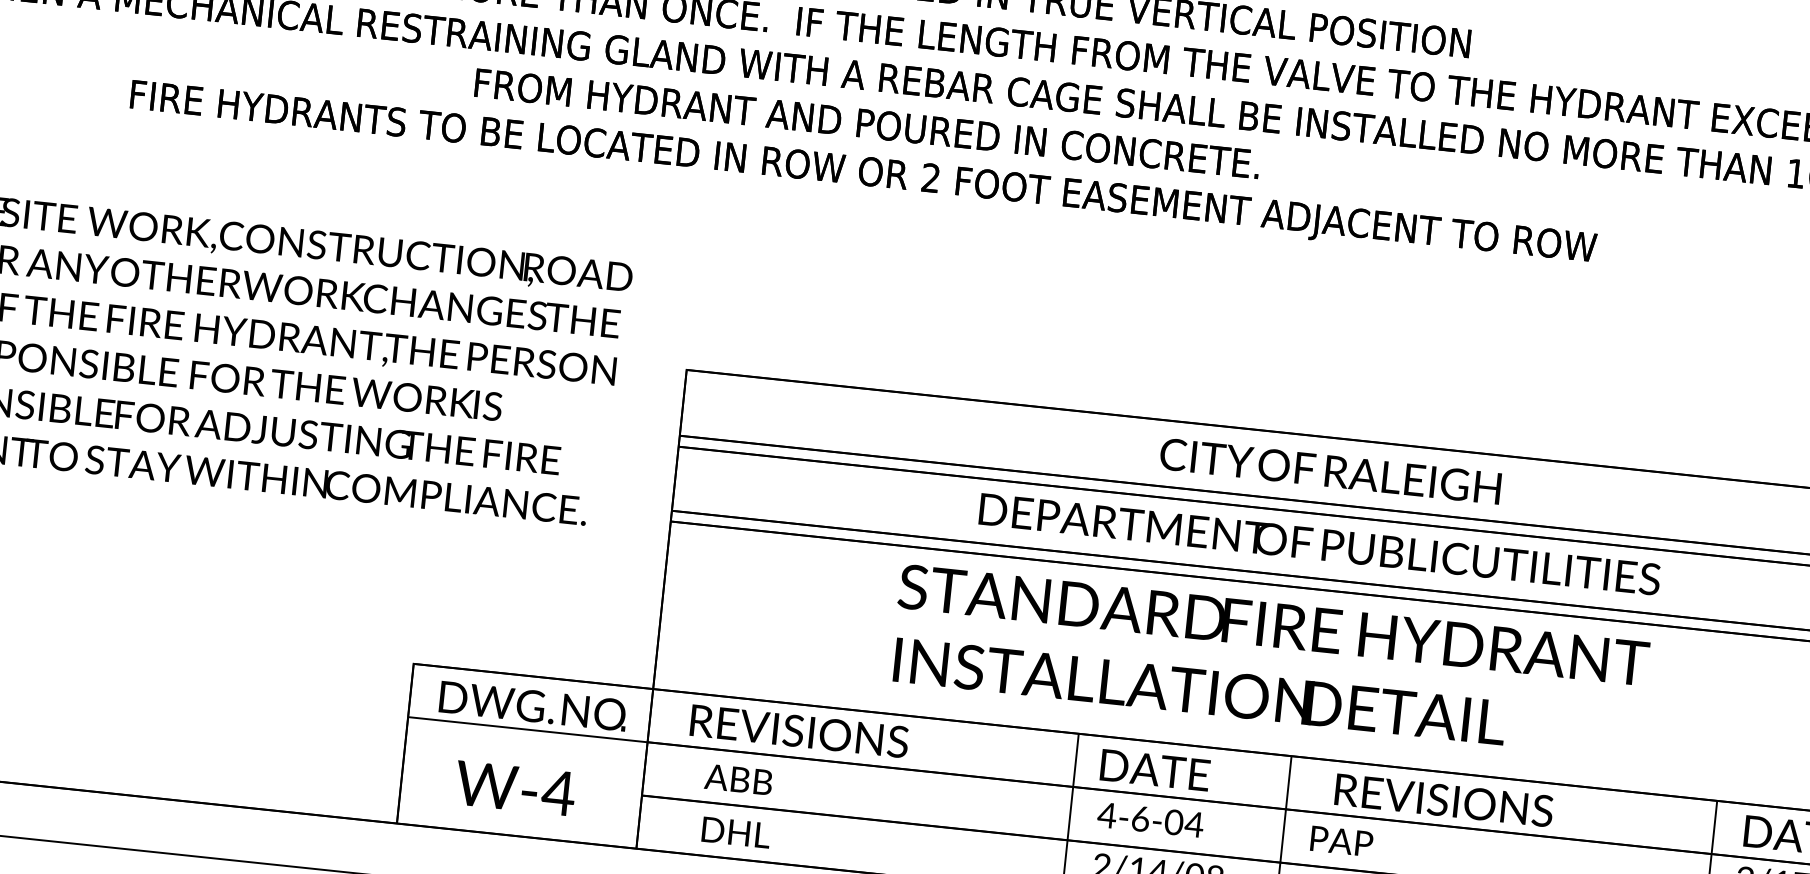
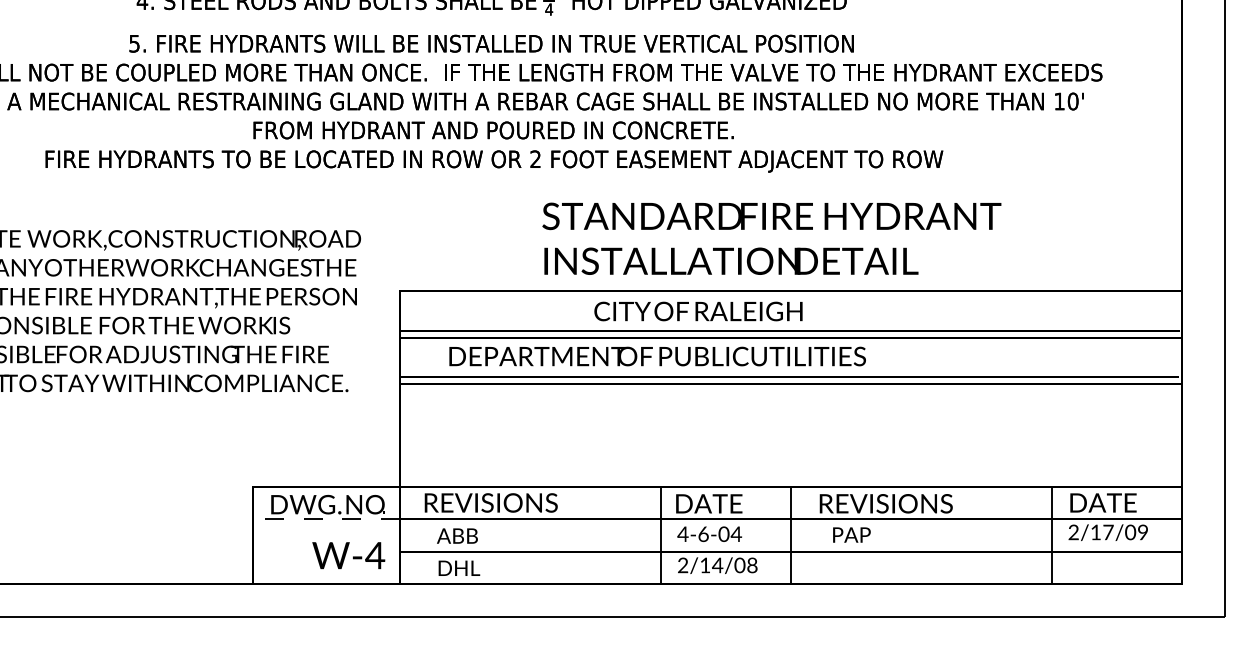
text: (1330, 471) -> (698, 311), moved
text: (1319, 544) -> (657, 356), moved
text: (1269, 661) -> (771, 238), moved
line: (527, 730) -> (326, 519), solid -> dashed
text: (515, 788) -> (348, 555), moved
text: (1341, 840) -> (851, 534), moved

